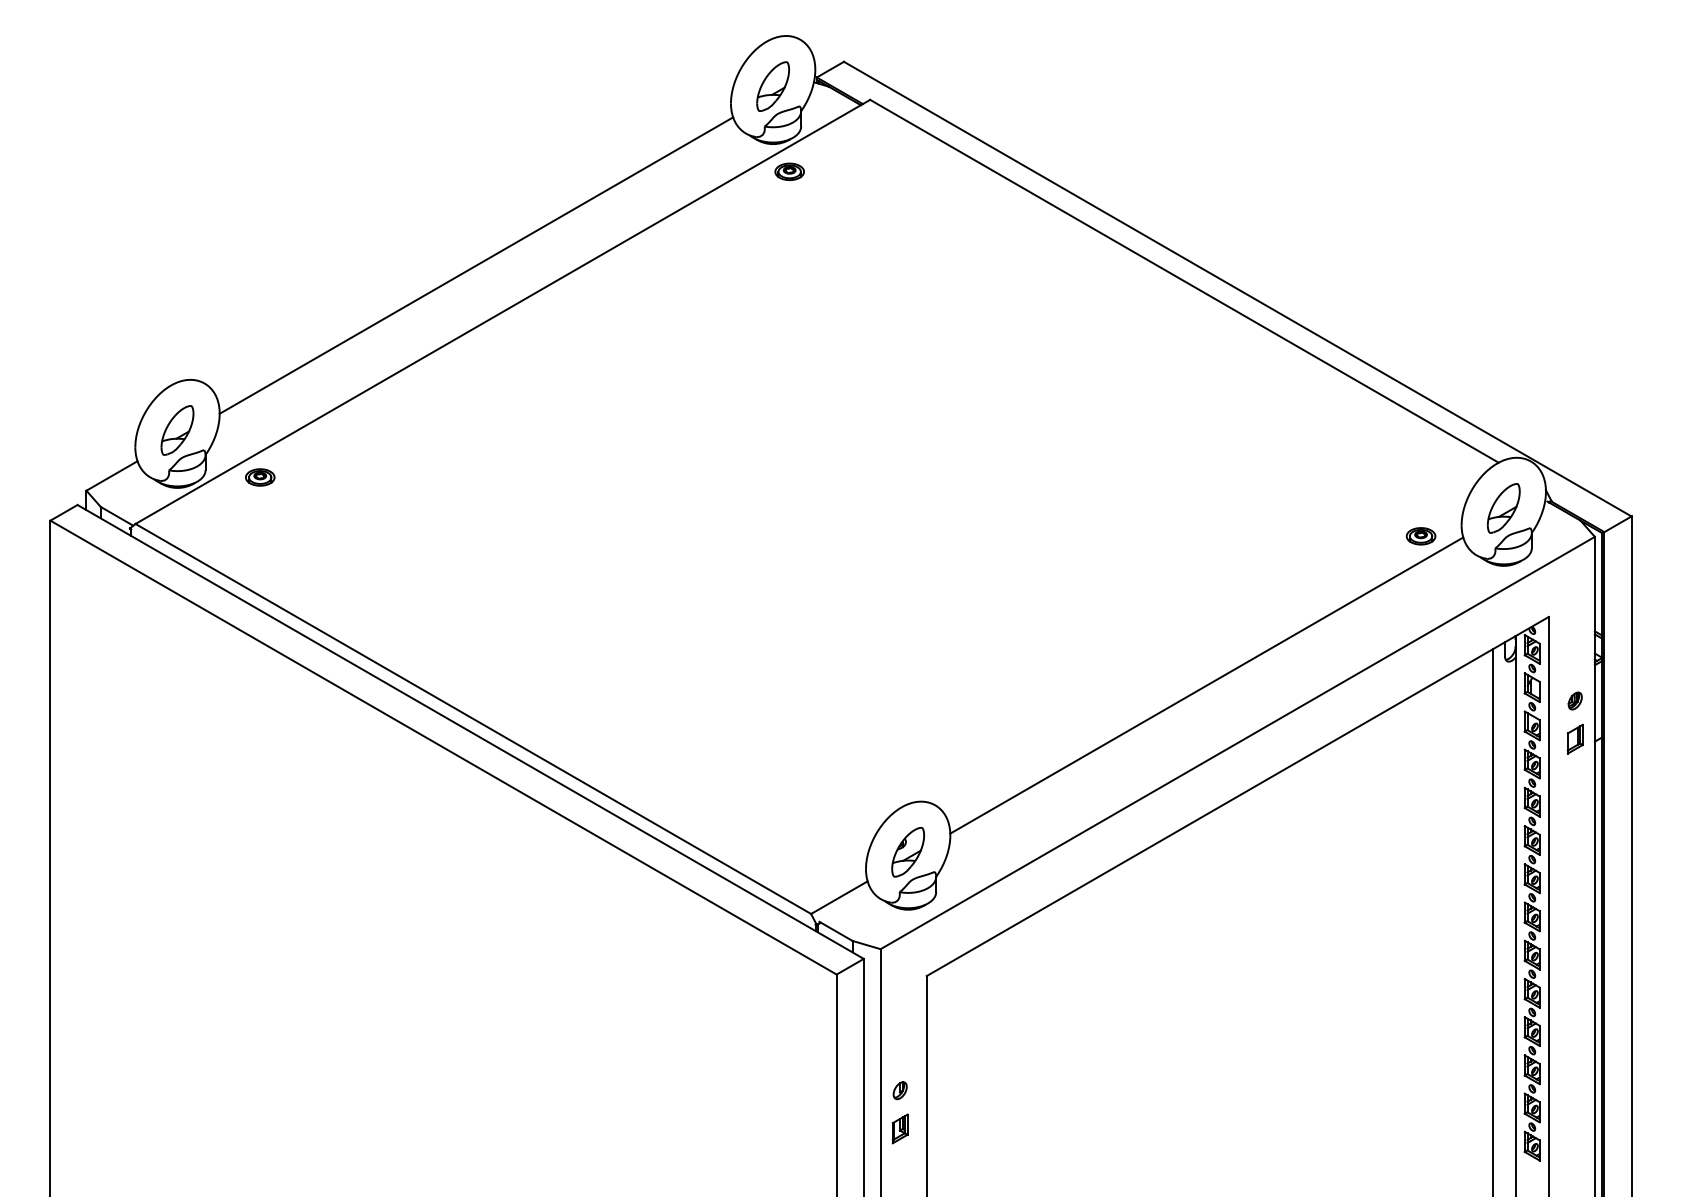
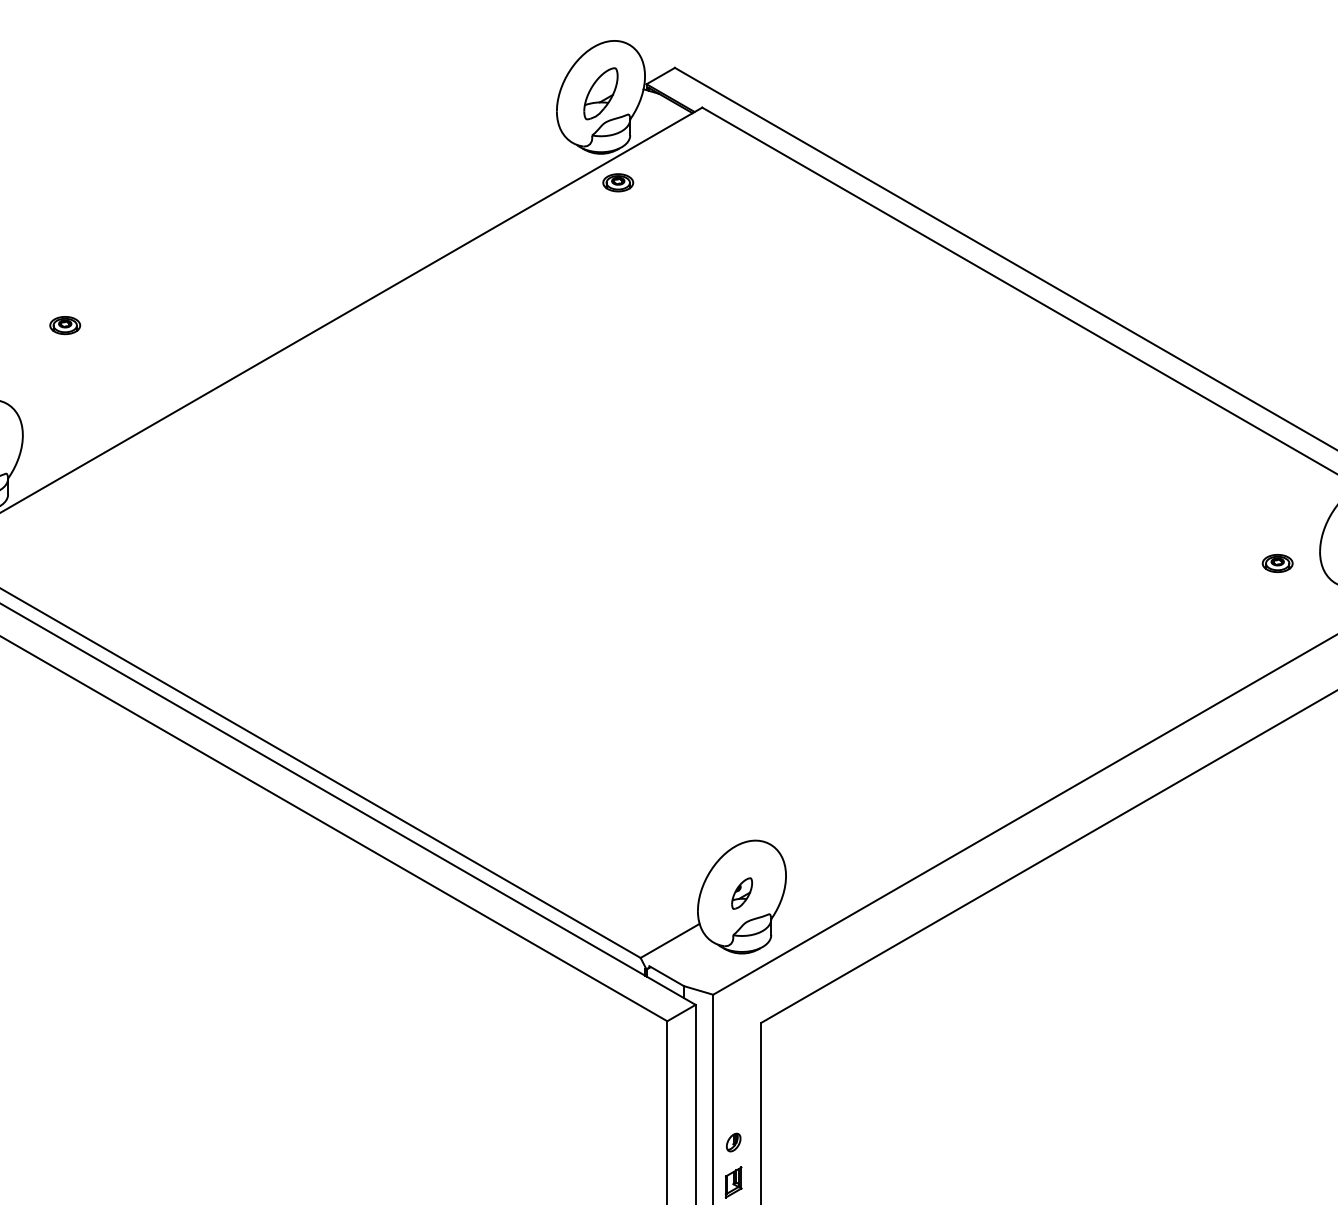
line: (476, 265) -> (291, 280), removed
part: (260, 477) -> (65, 325), moved
line: (1206, 685) -> (1053, 719), removed
part: (908, 852) -> (742, 893), size x0.6

